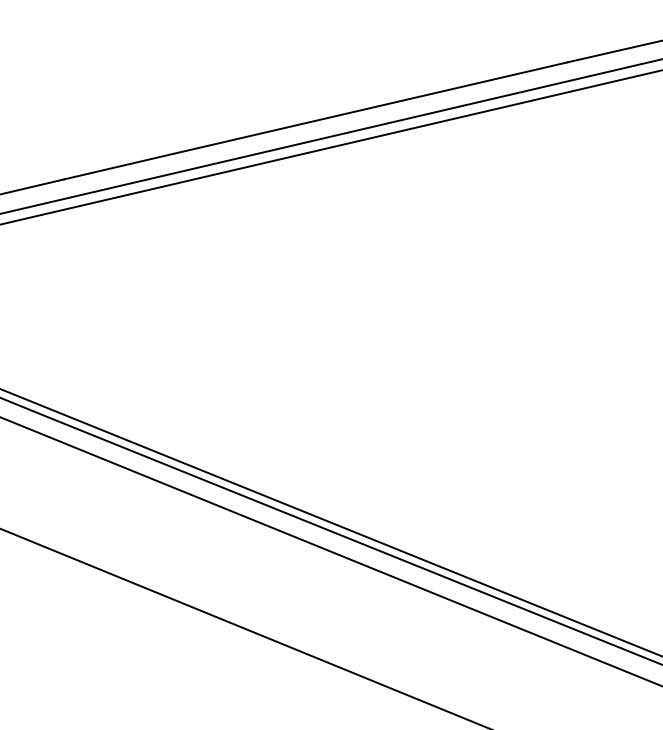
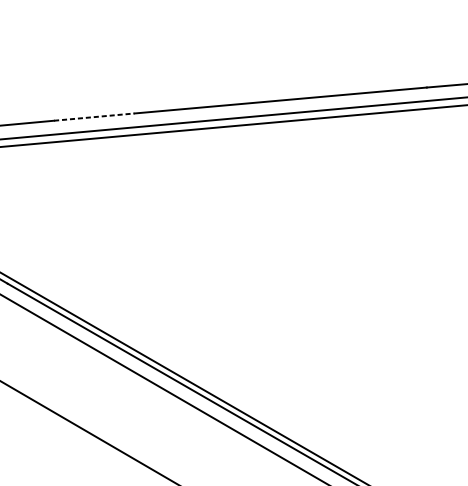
line: (118, 166) -> (94, 116), solid -> dashed

